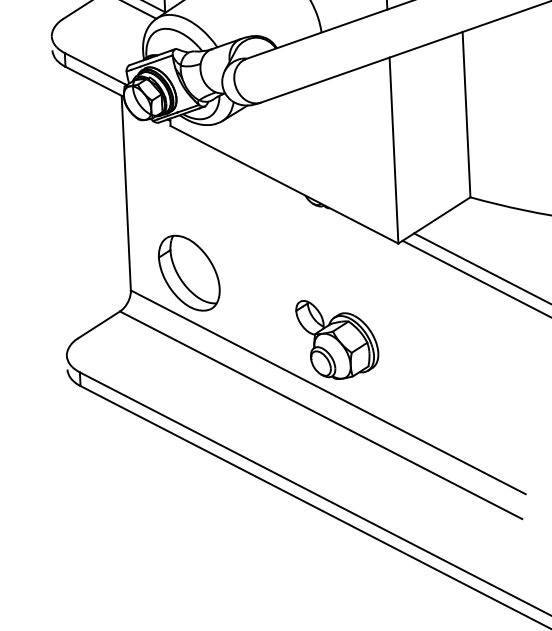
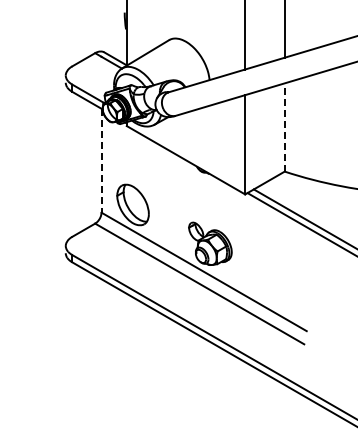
line: (465, 112) -> (284, 126), solid -> dashed
line: (126, 192) -> (101, 160), solid -> dashed

